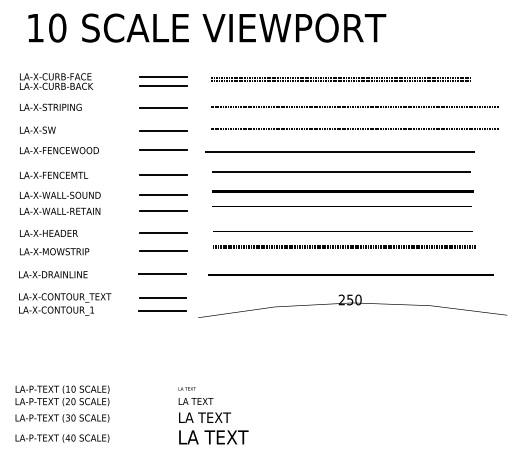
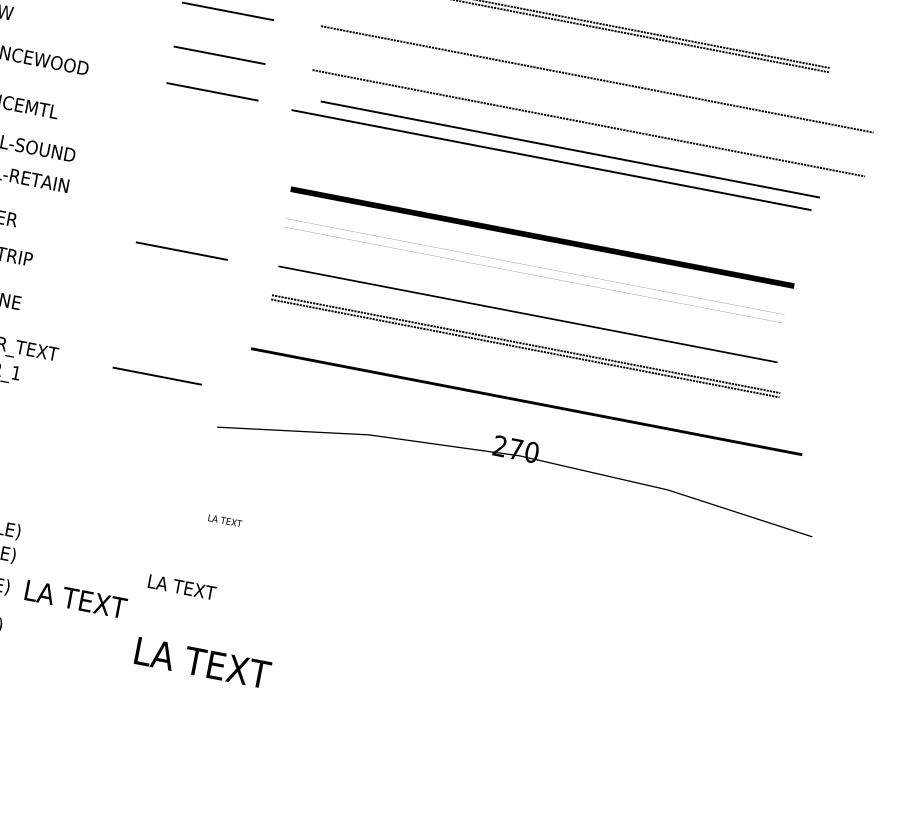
line: (341, 171) -> (570, 147), moved
line: (163, 174) -> (203, 138), removed
line: (163, 194) -> (196, 177), removed
line: (163, 210) -> (190, 208), removed
line: (163, 251) -> (175, 286), removed
line: (162, 274) -> (164, 330), removed
text: (350, 299) -> (516, 448), 250 -> 270
line: (162, 311) -> (150, 401), removed
text: (186, 388) -> (223, 519), moved
text: (204, 417) -> (75, 598), moved

